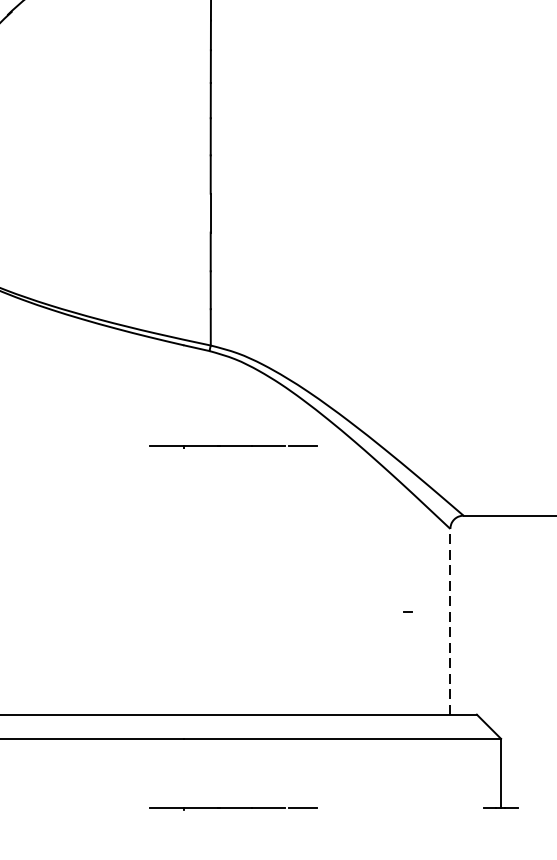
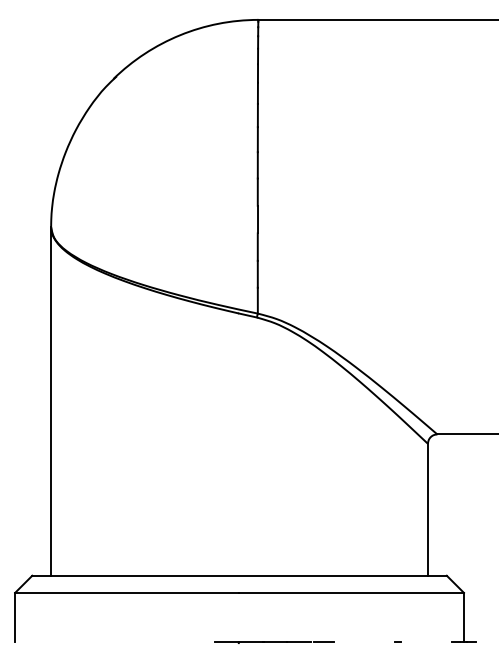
line: (234, 446) -> (274, 385), removed
line: (407, 611) -> (397, 641), moved
line: (449, 621) -> (427, 509), dashed -> solid

